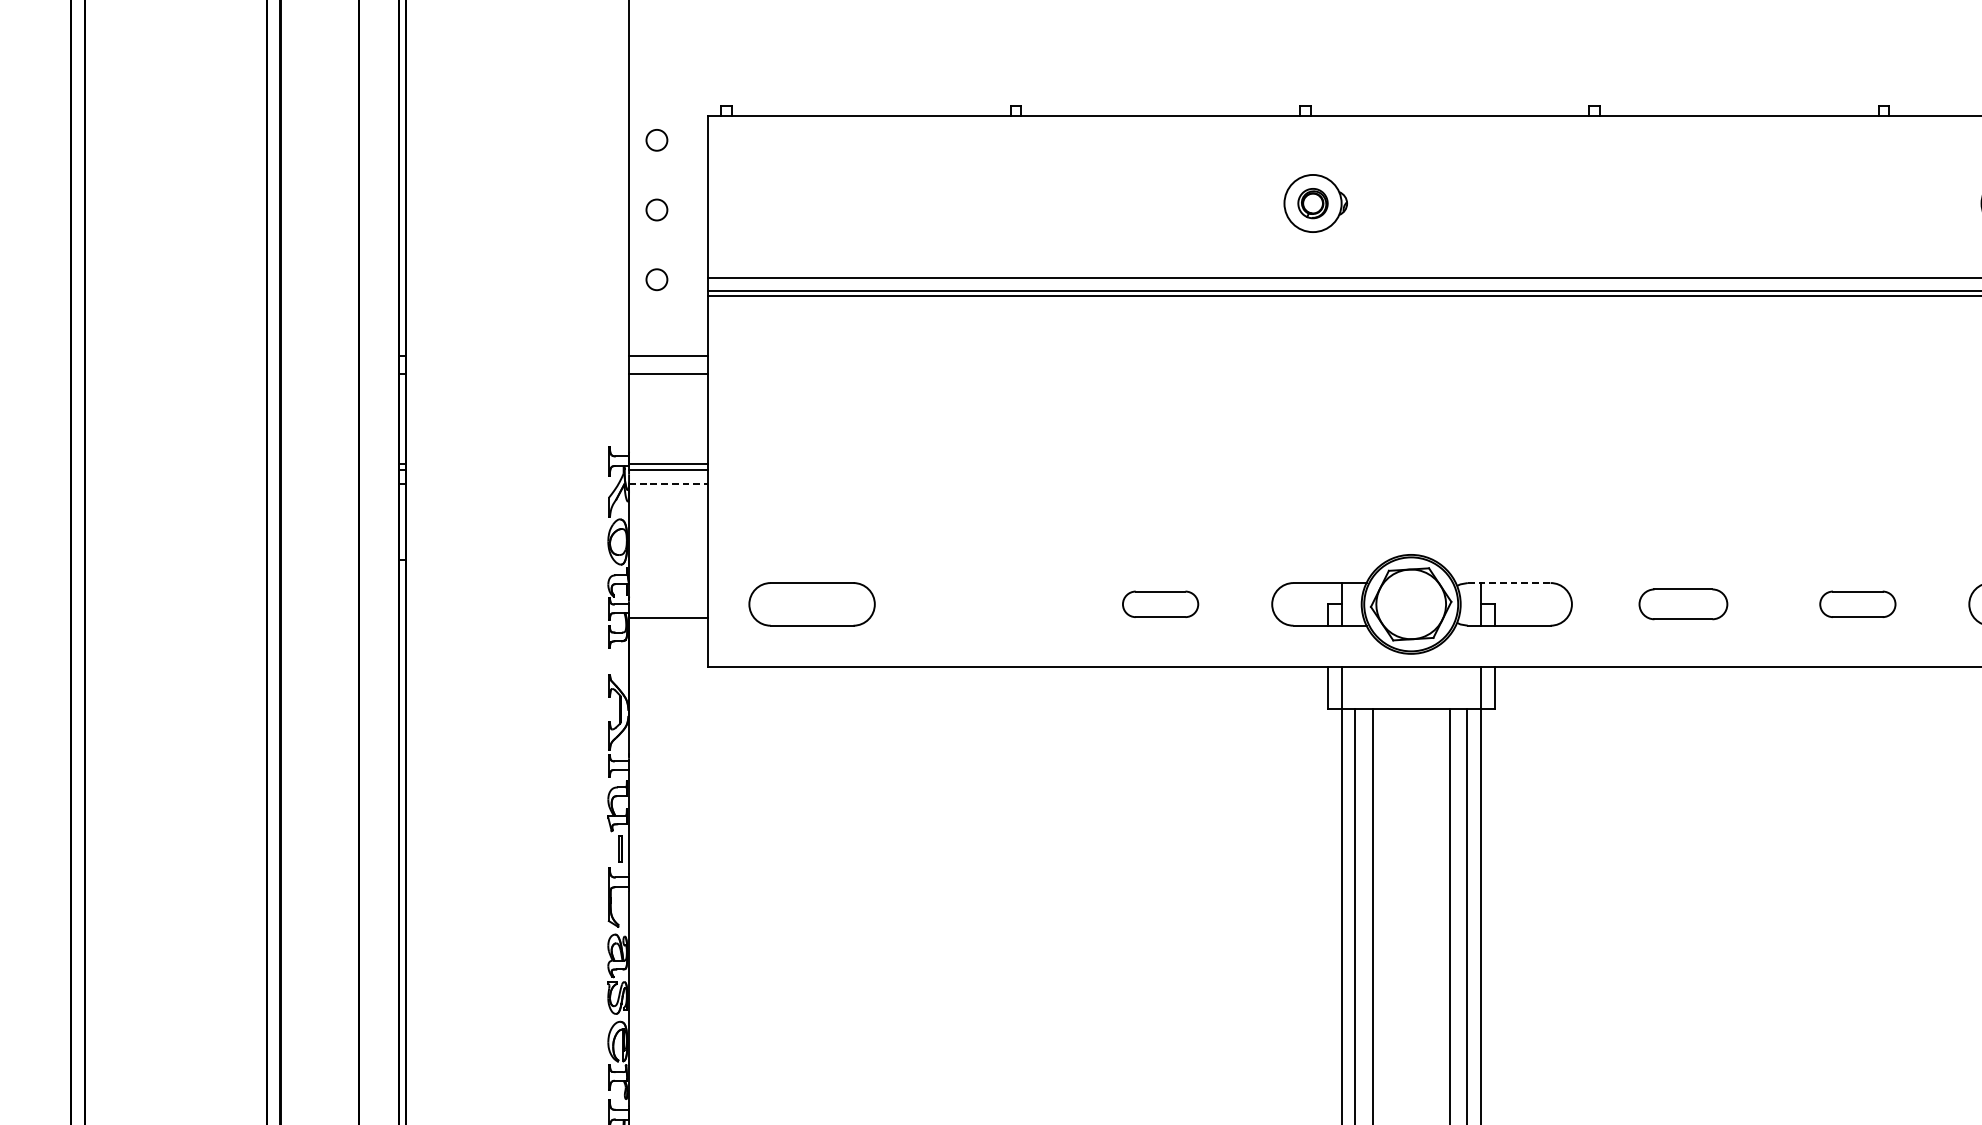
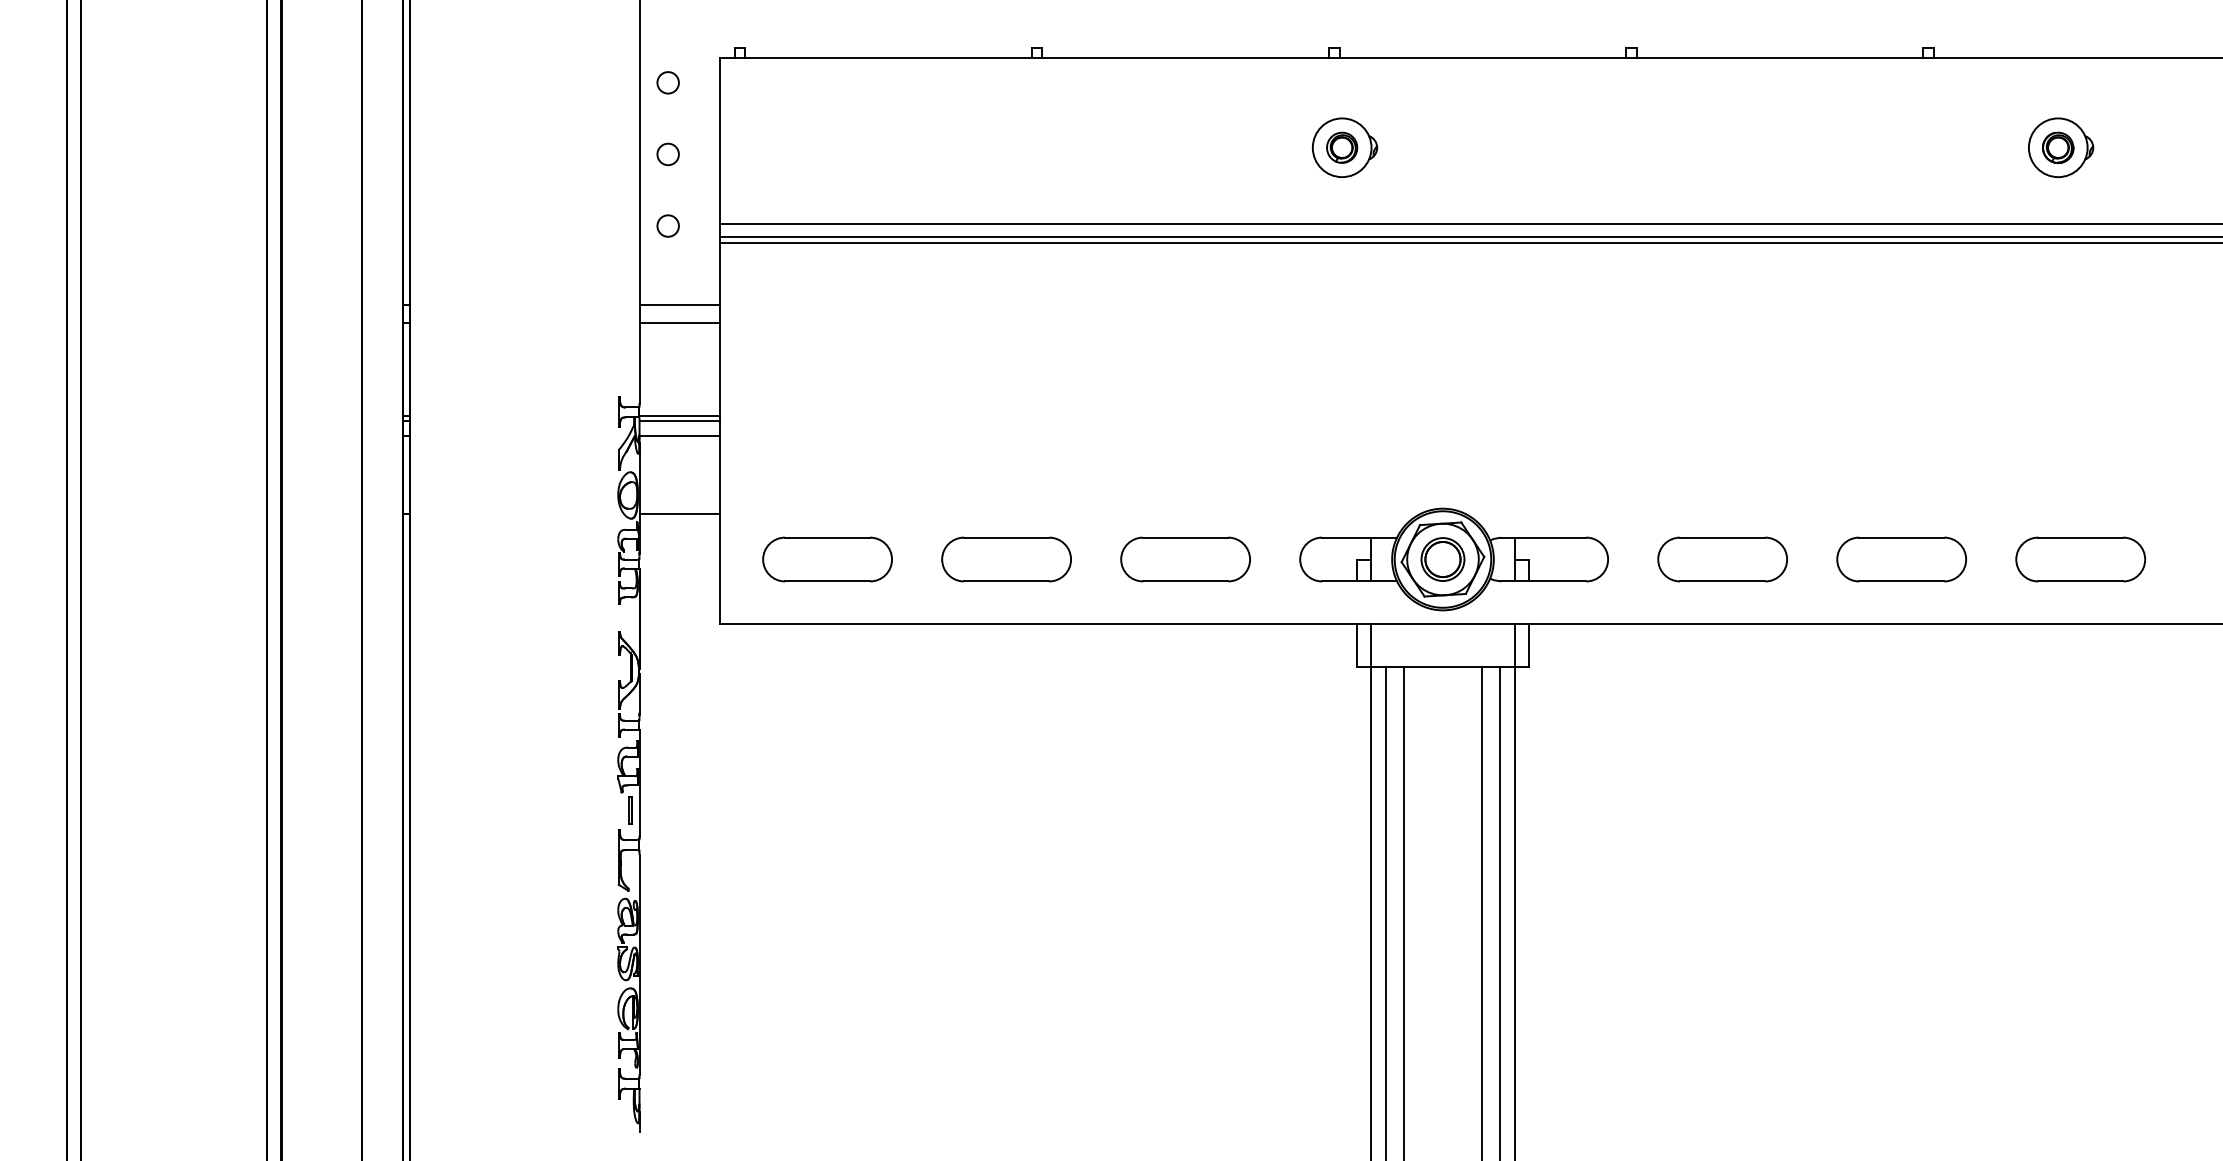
line: (668, 483) -> (680, 435), dashed -> solid
line: (1509, 582) -> (1543, 537), dashed -> solid
part: (986, 604) -> (1006, 559), added
part: (1160, 604) -> (1185, 559), size x1.67
part: (1410, 604) -> (1442, 559), added
part: (1683, 604) -> (1722, 559), size x1.43
part: (1857, 604) -> (1901, 559), size x1.67
line: (667, 617) -> (679, 514), moved

